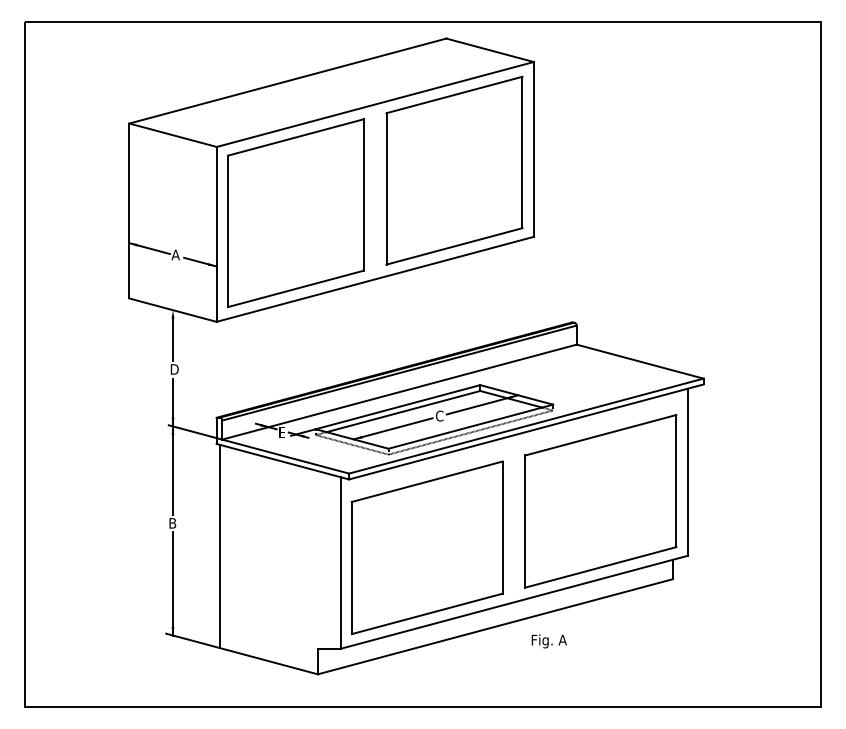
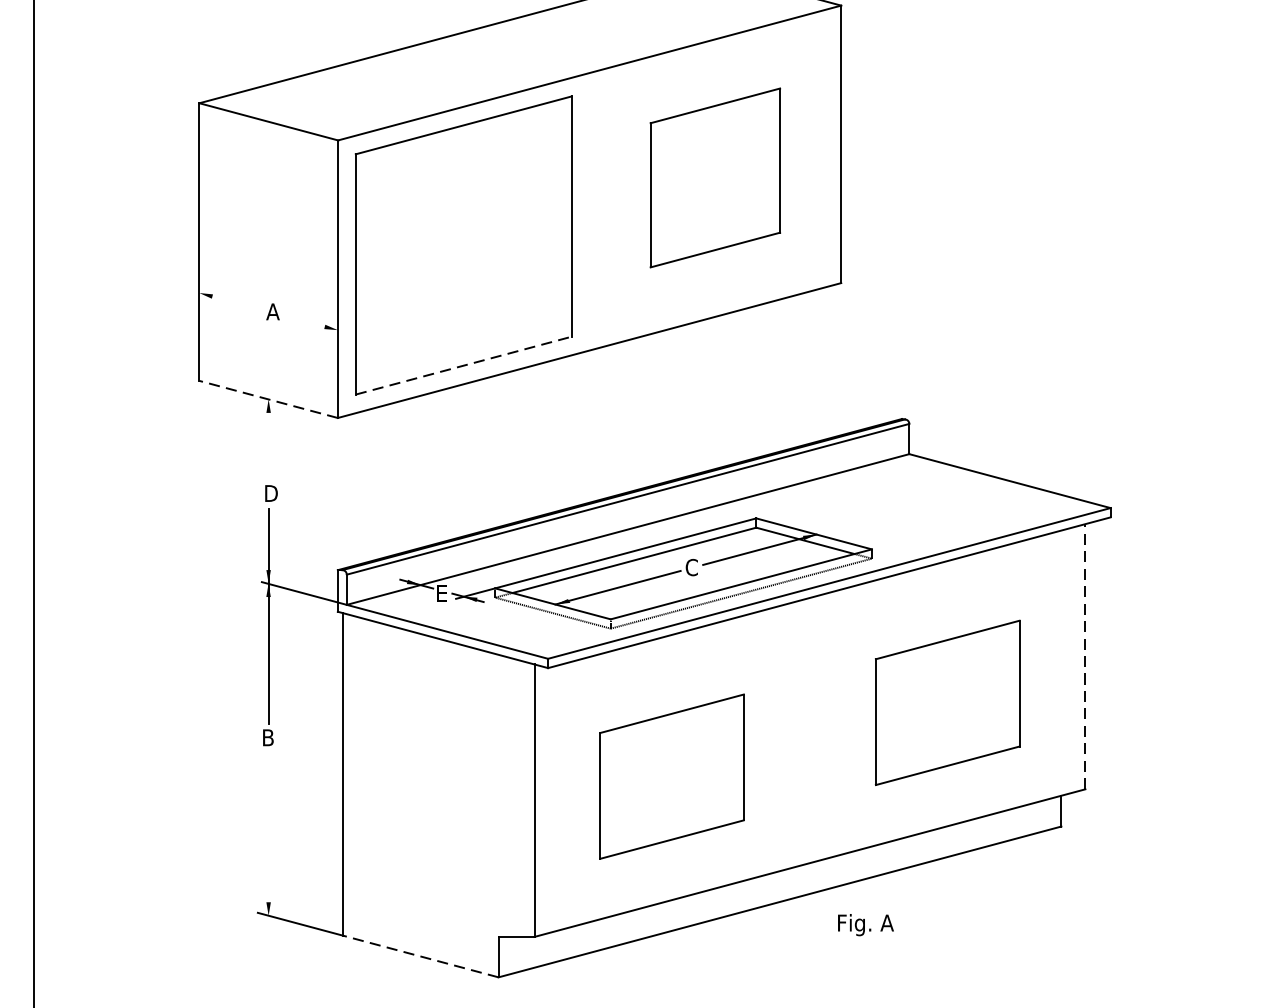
part: (454, 170) -> (715, 177), size x0.6
line: (149, 248) -> (231, 301), removed
line: (200, 261) -> (312, 322), removed
line: (296, 288) -> (464, 365), solid -> dashed
line: (172, 310) -> (267, 399), solid -> dashed
line: (173, 339) -> (269, 445), removed
line: (687, 472) -> (1085, 657), solid -> dashed
part: (600, 501) -> (947, 703), size x0.6
part: (426, 547) -> (670, 776), size x0.6
line: (173, 583) -> (269, 833), removed
line: (268, 661) -> (420, 956), solid -> dashed

